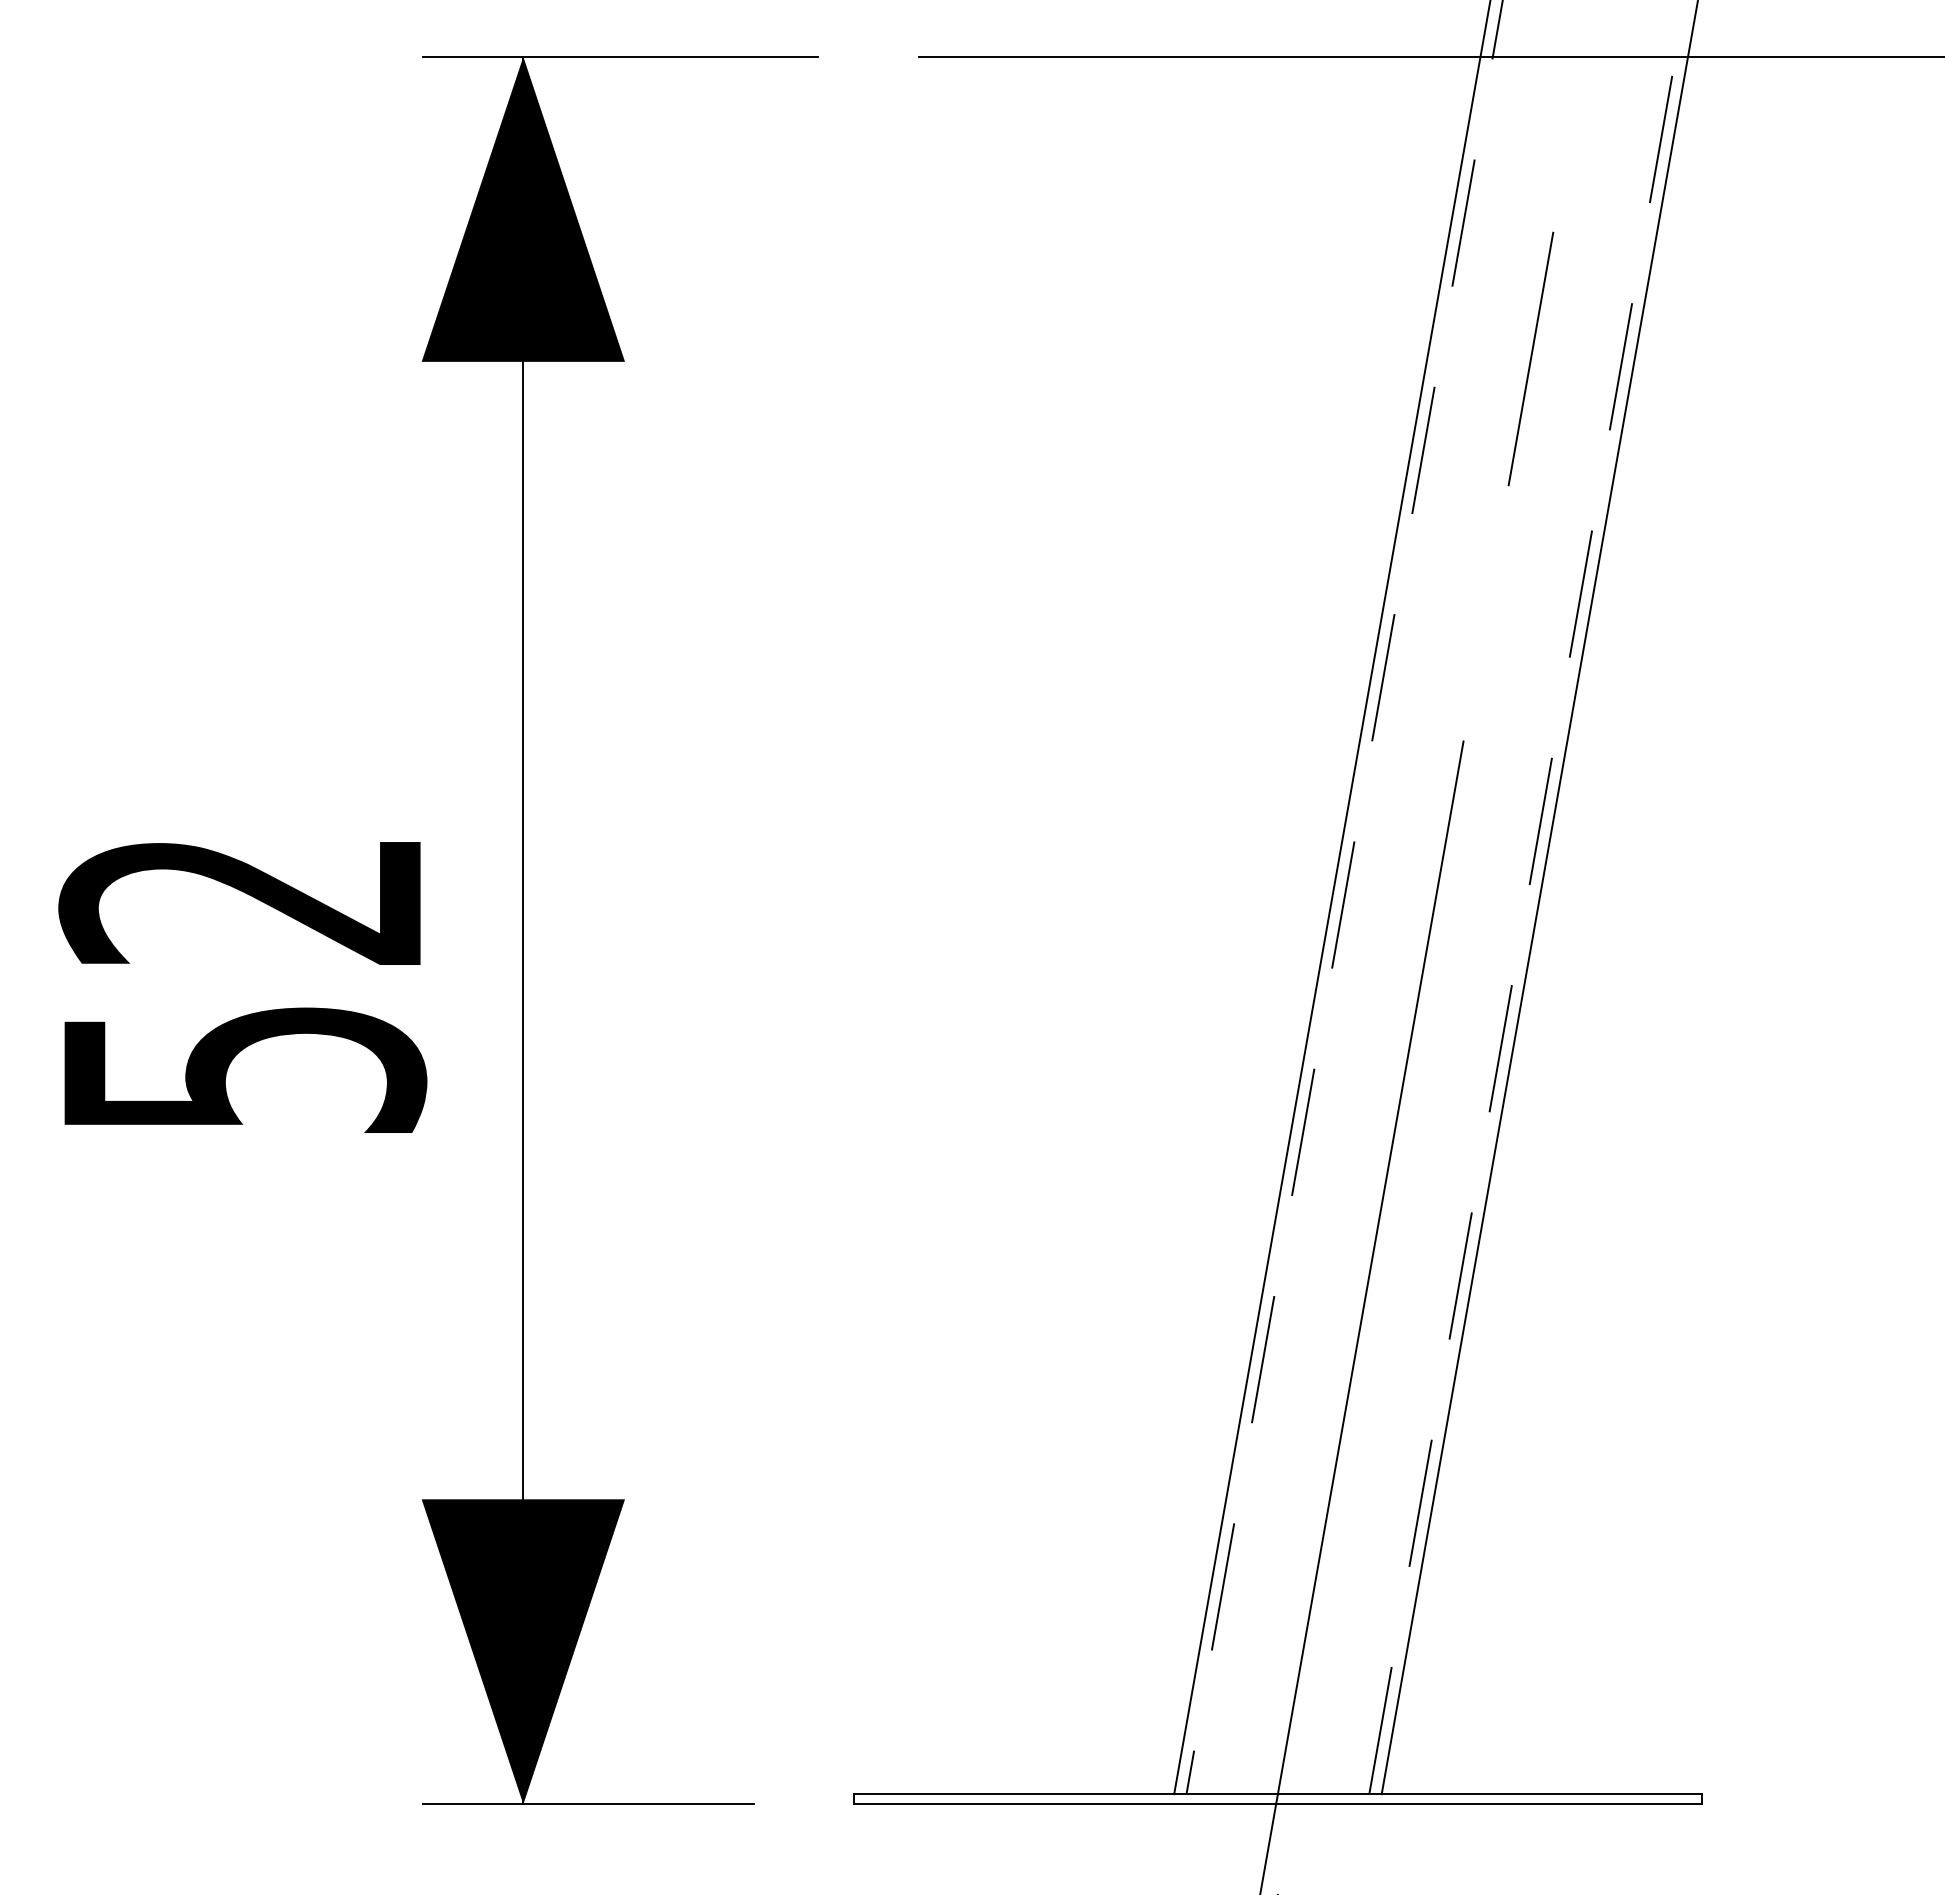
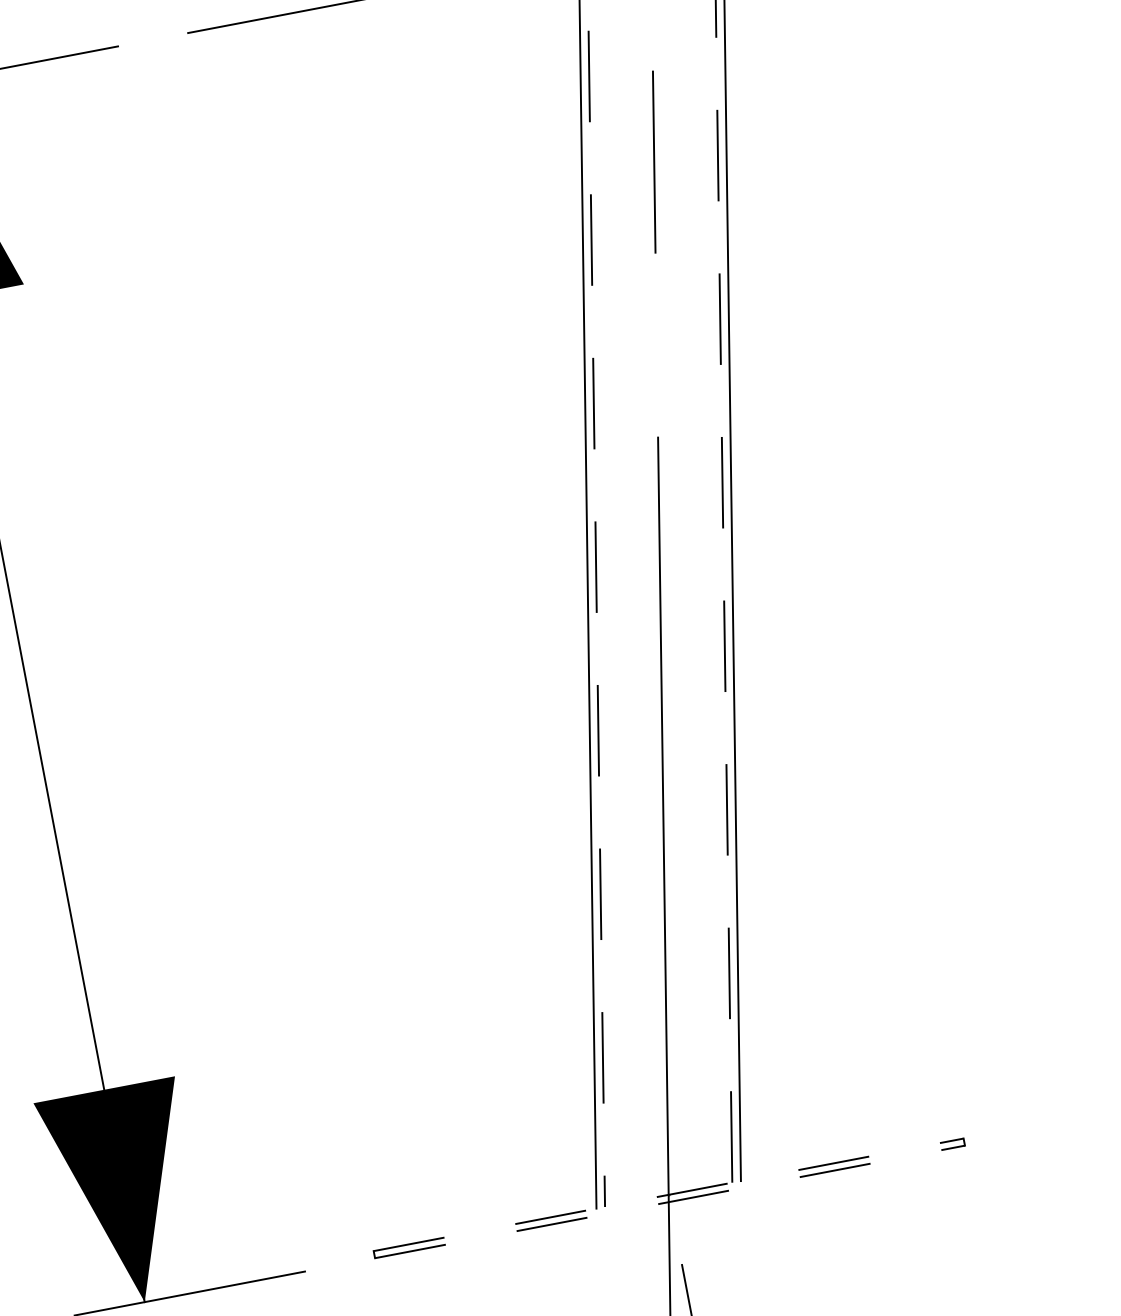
line: (1277, 1794) -> (668, 1195), solid -> dashed
line: (1277, 1804) -> (669, 1202), solid -> dashed

